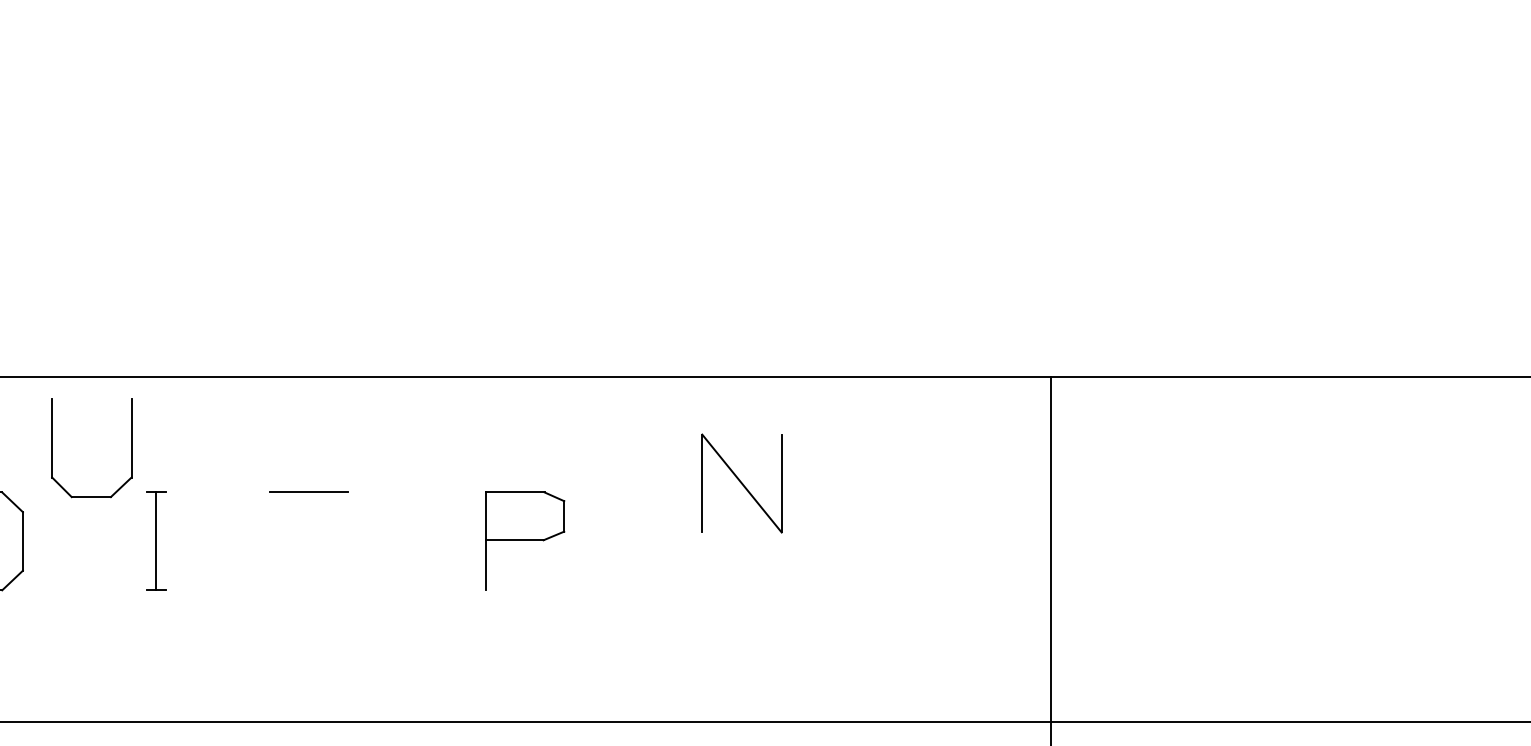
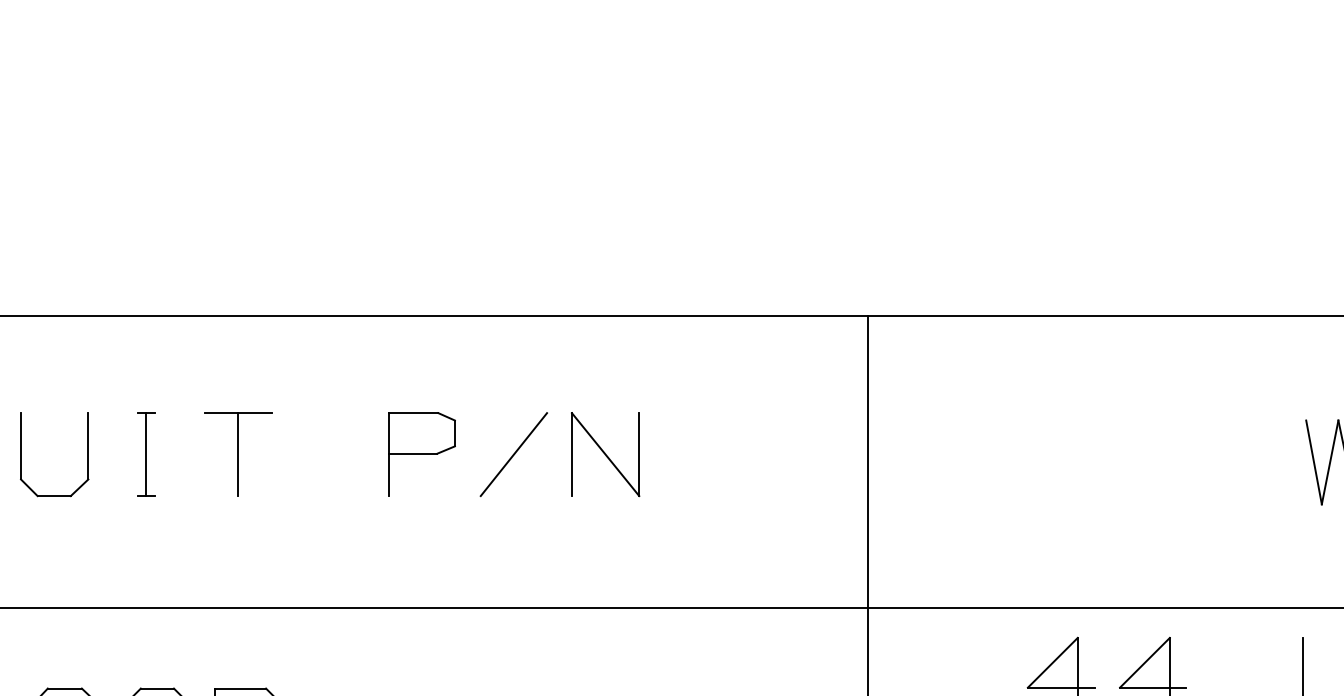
part: (52, 448) -> (21, 454), moved
part: (741, 483) -> (605, 454), moved
part: (156, 541) -> (146, 454), moved
line: (308, 541) -> (238, 454), added
line: (633, 541) -> (513, 454), added

